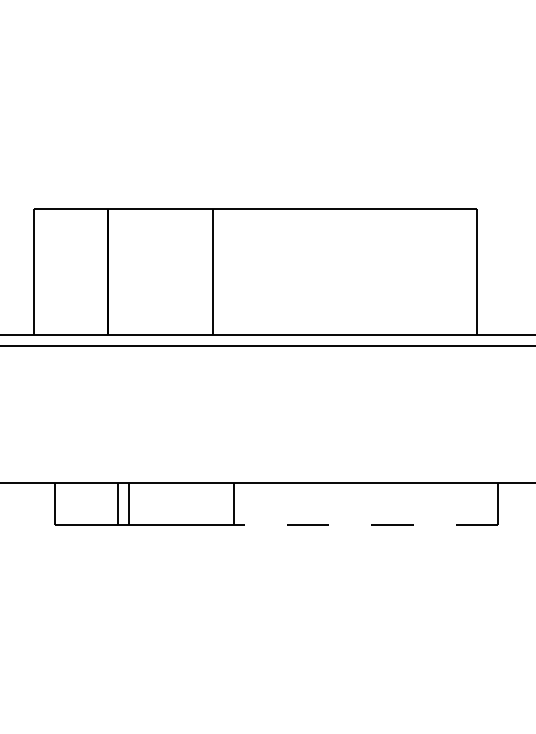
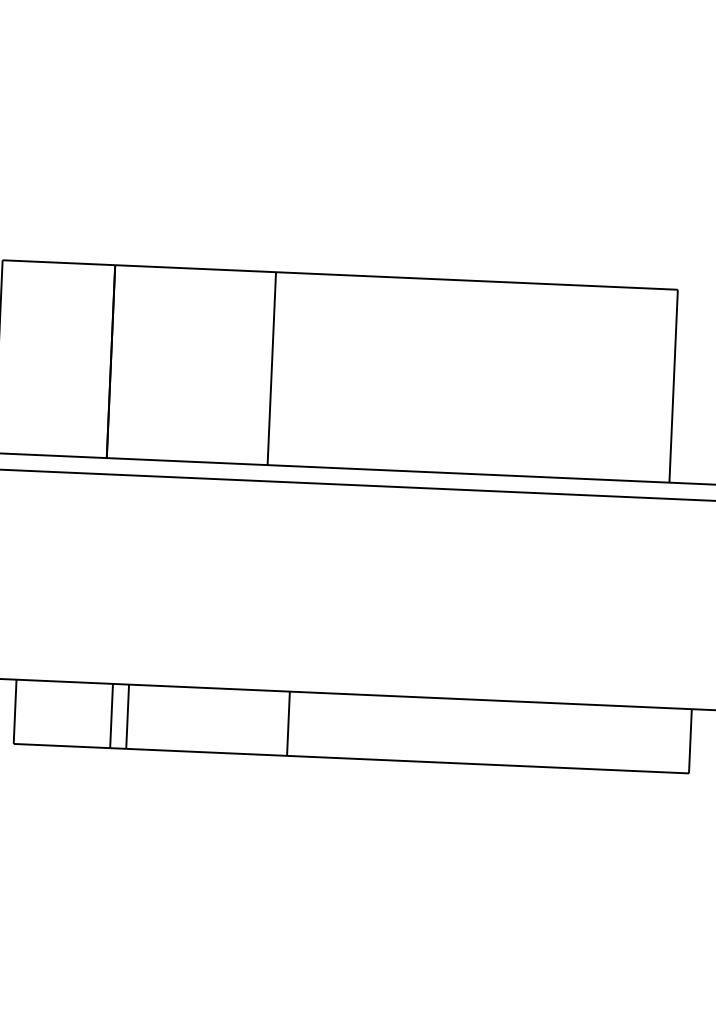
line: (366, 525) -> (488, 765), dashed -> solid

